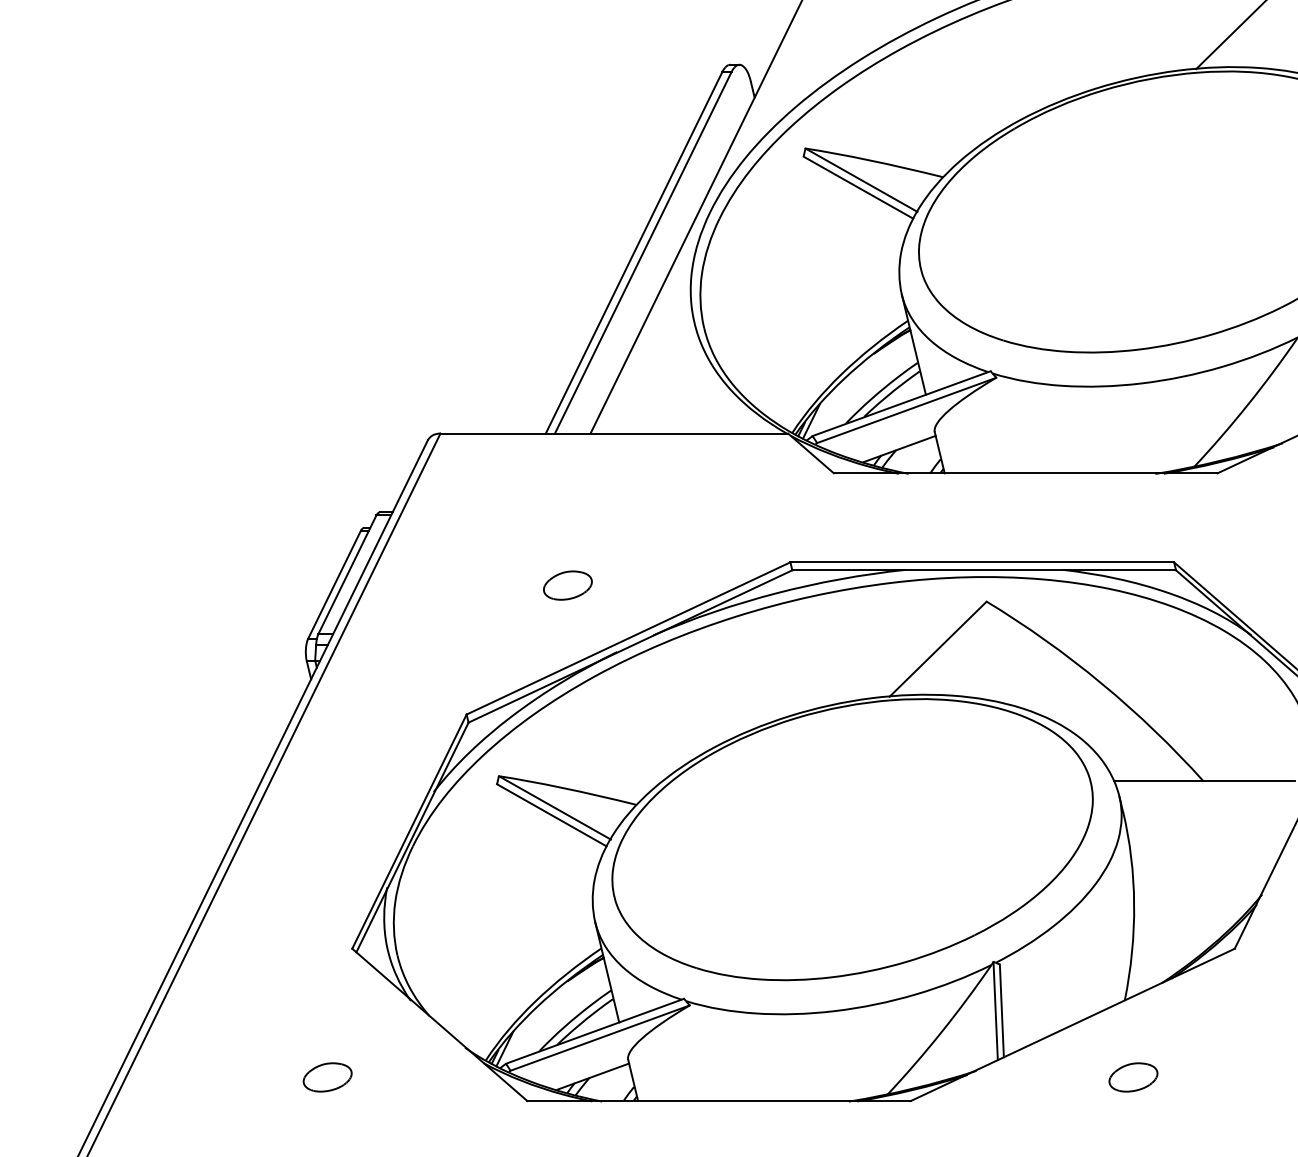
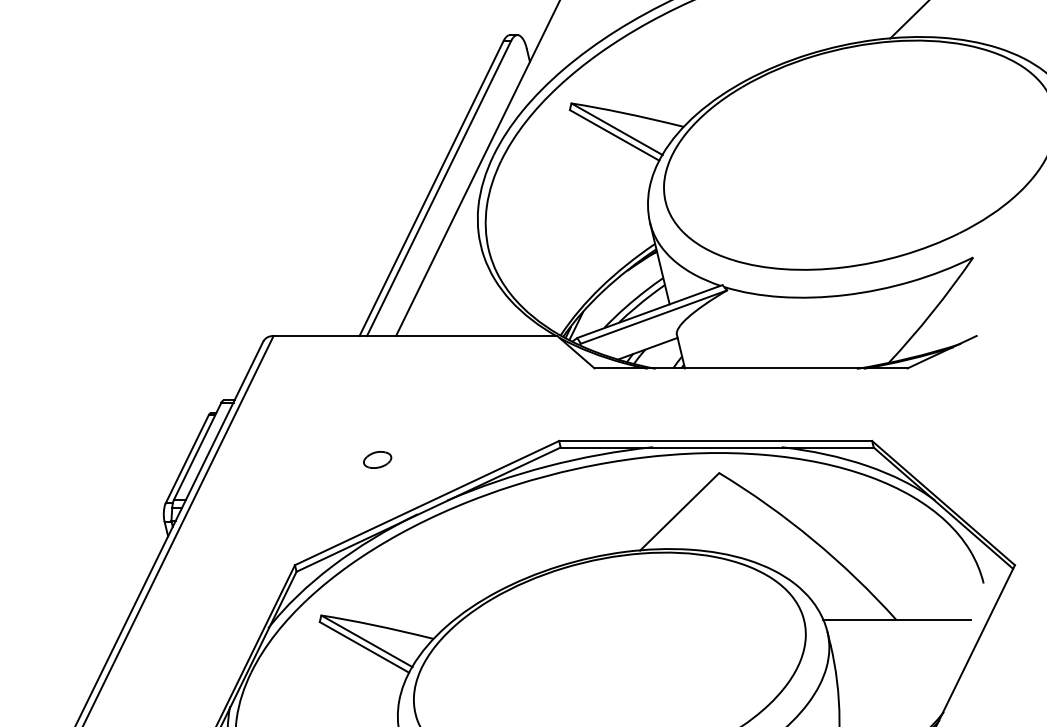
part: (567, 585) -> (377, 459), size x0.7

